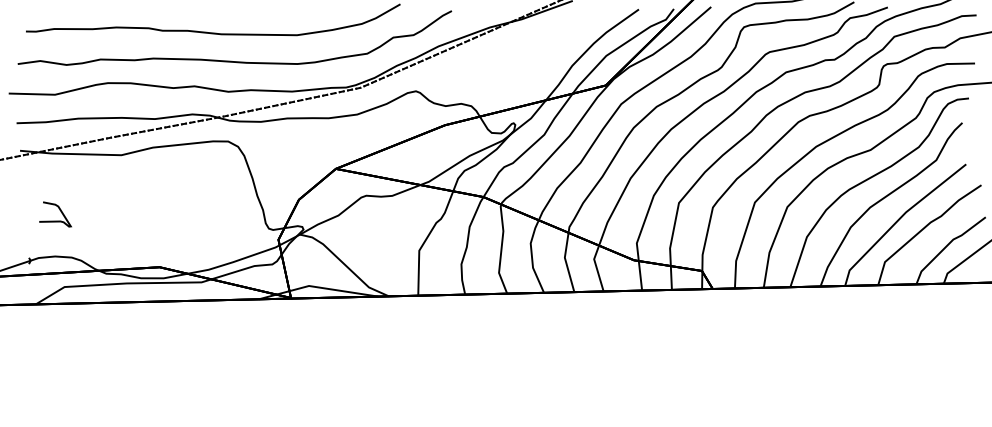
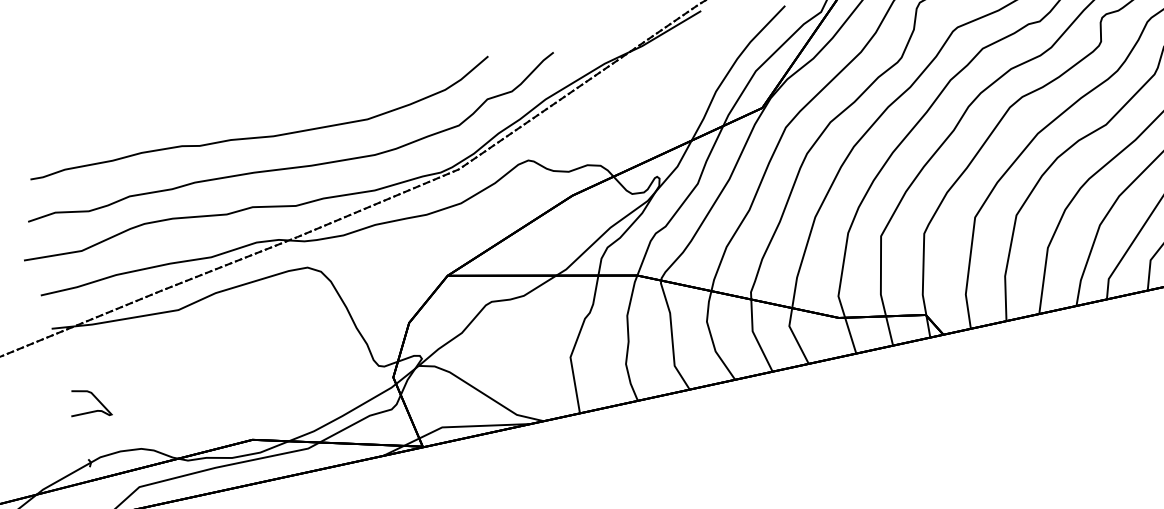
curve: (59, 210) -> (93, 397), moved

